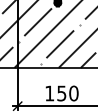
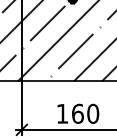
text: (61, 93) -> (77, 113), 150 -> 160

